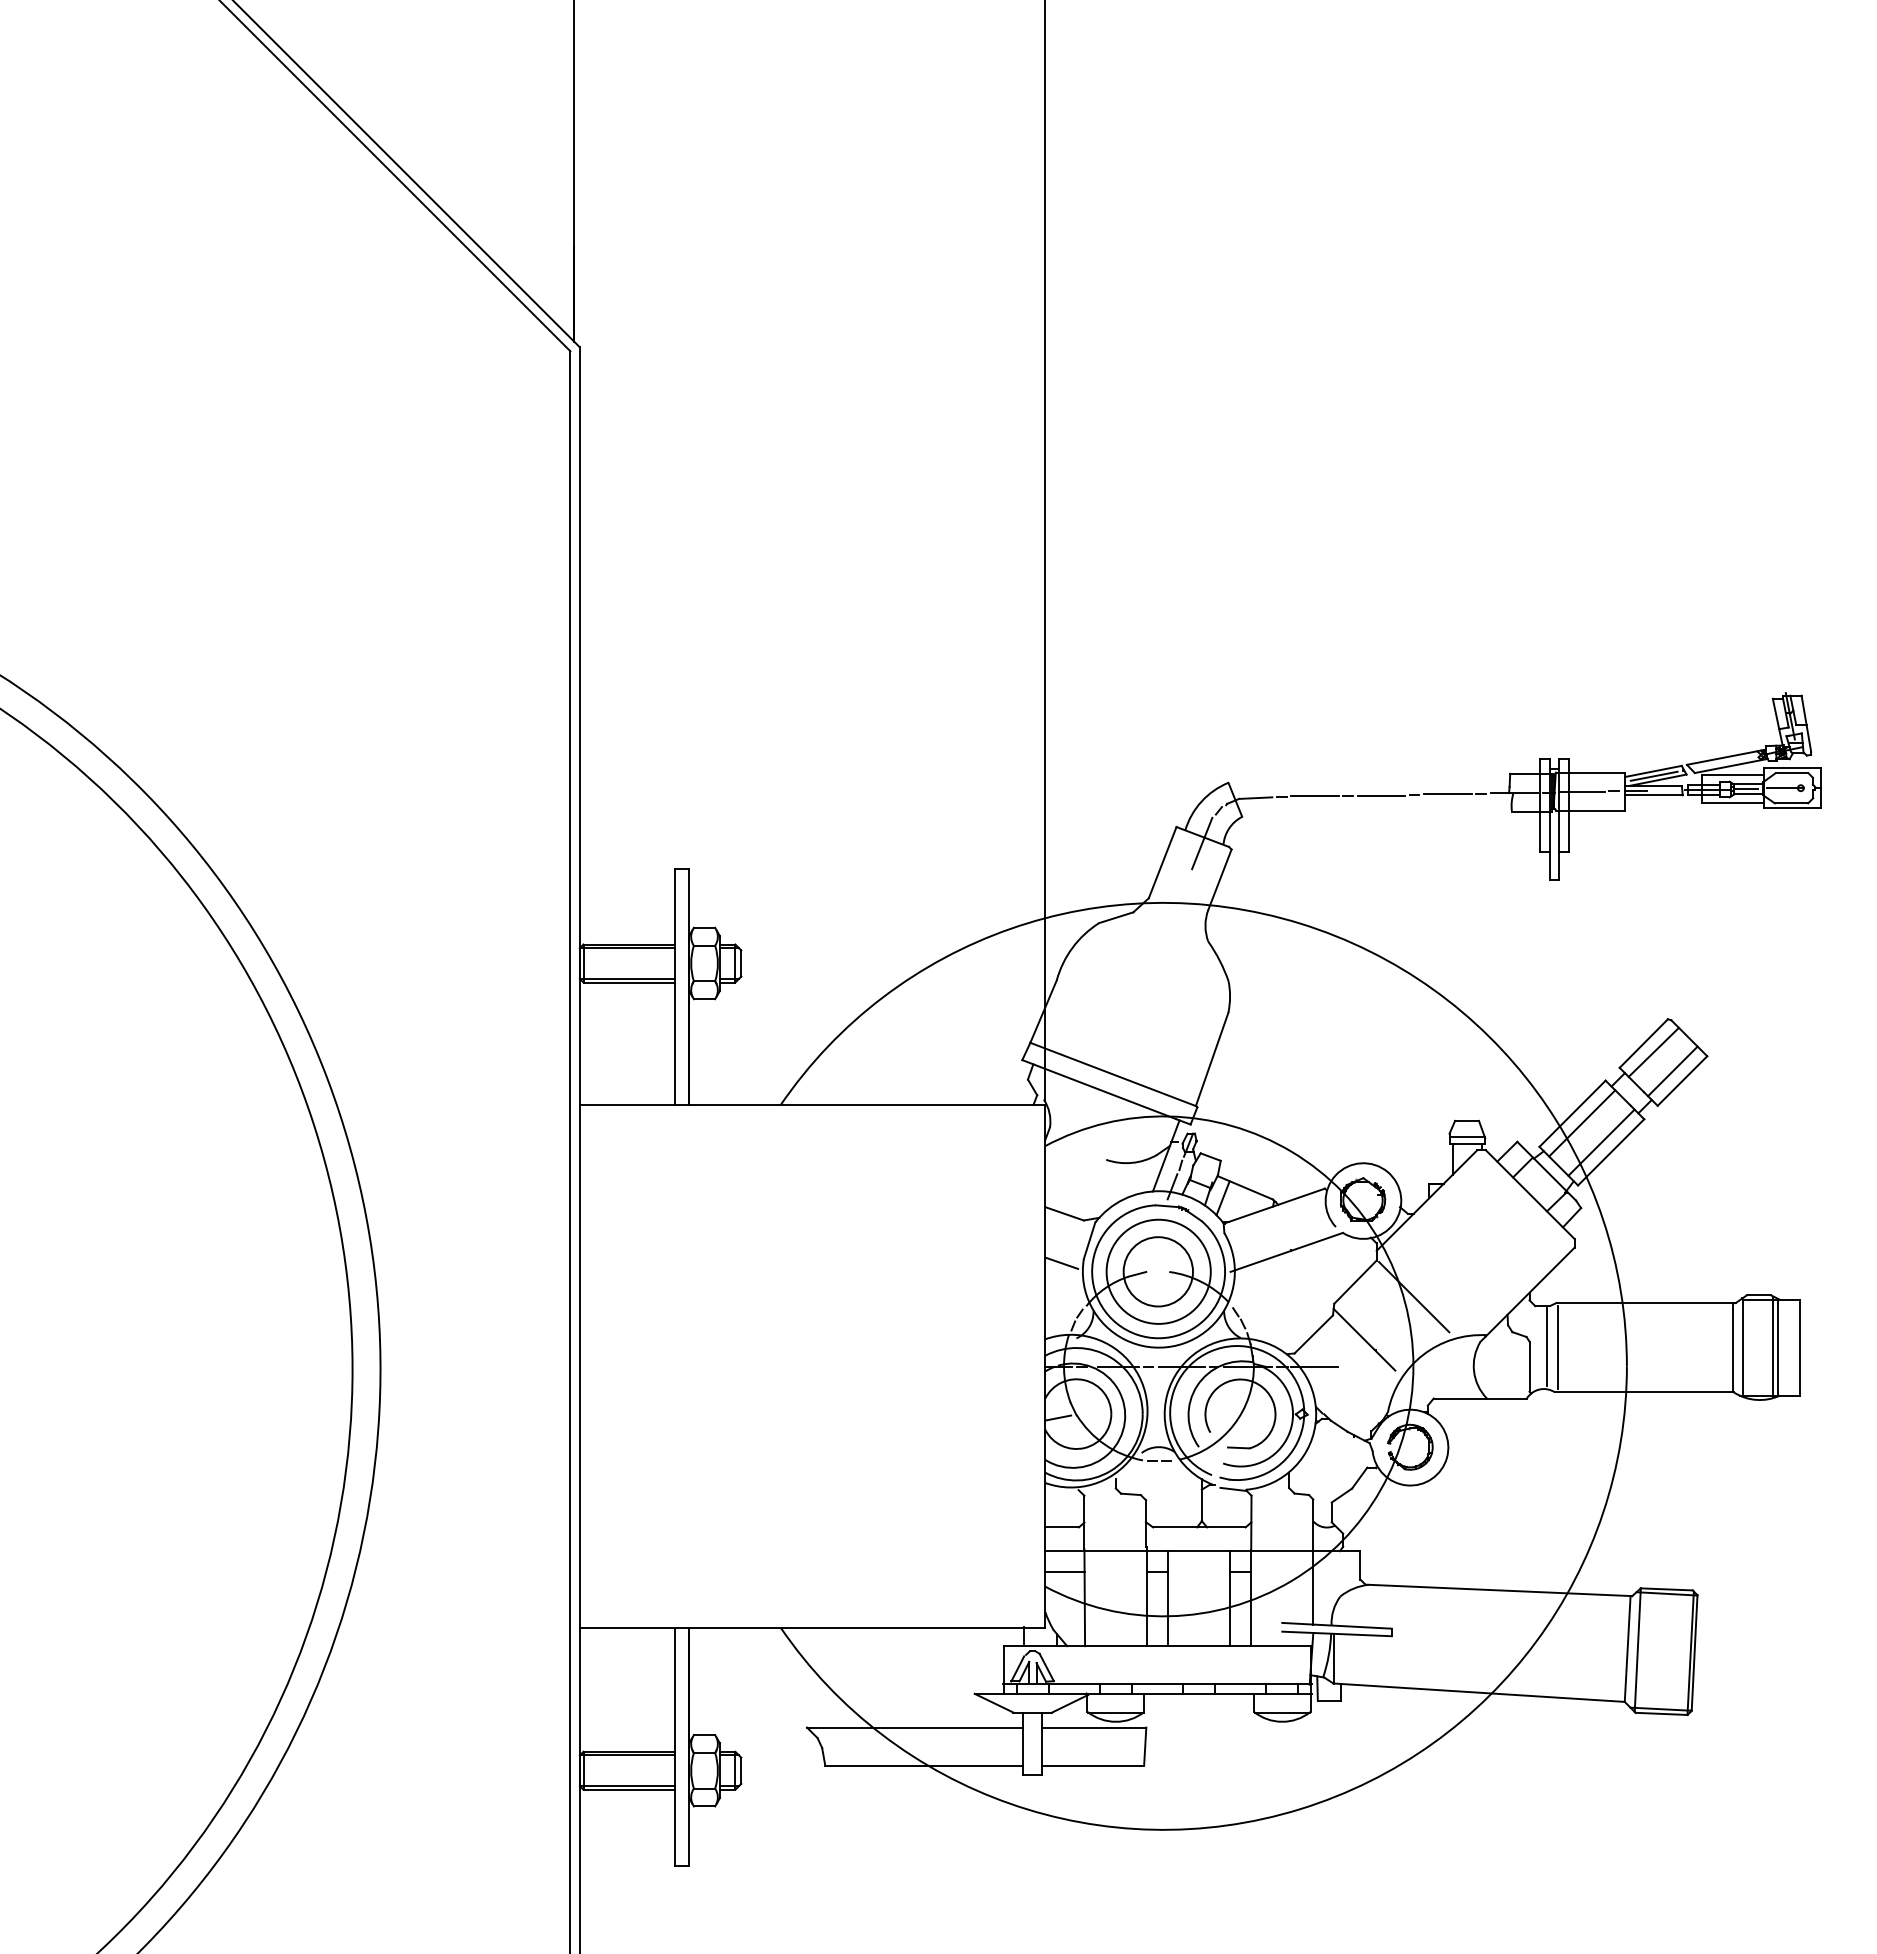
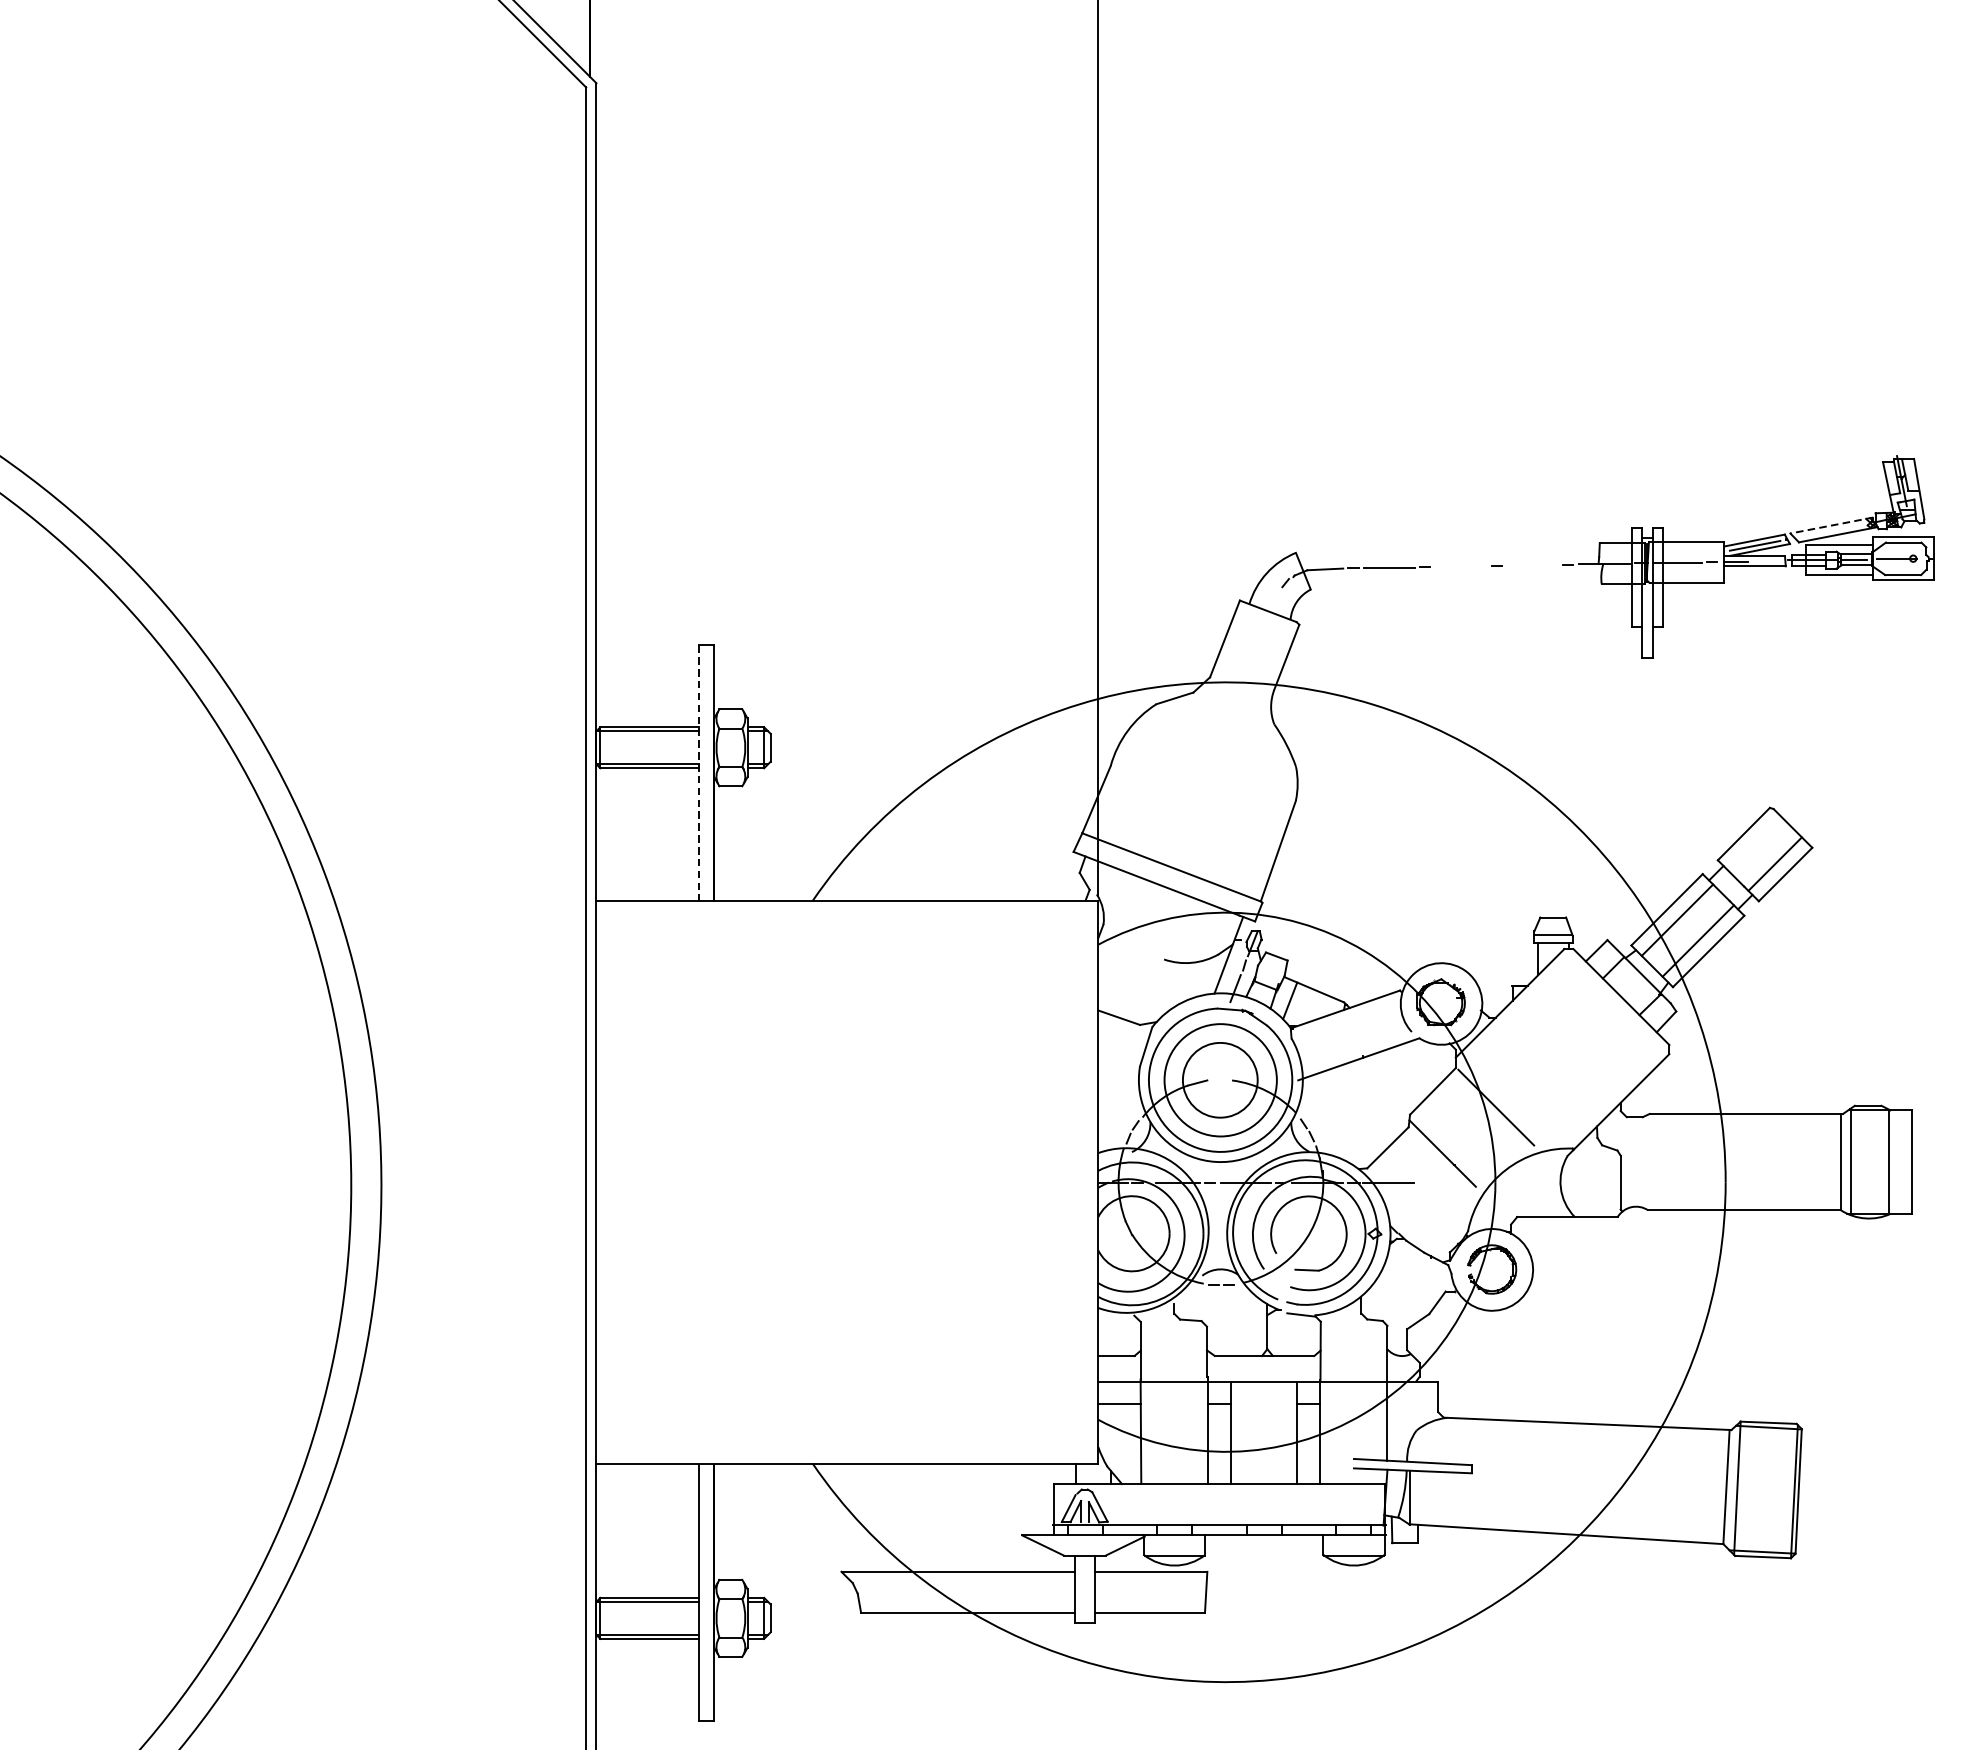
line: (1724, 757) -> (1830, 525), solid -> dashed
line: (1447, 794) -> (1532, 565), removed
line: (1380, 795) -> (1459, 566), removed
line: (1202, 843) -> (1267, 618), removed
line: (674, 987) -> (698, 773), solid -> dashed
line: (1653, 1051) -> (1754, 842), removed
line: (1061, 1262) -> (1115, 1070), removed
line: (1547, 1346) -> (1640, 1160), removed
line: (1557, 1347) -> (1650, 1161), removed
line: (1773, 1347) -> (1883, 1161), removed
line: (1058, 1417) -> (1112, 1237), removed

